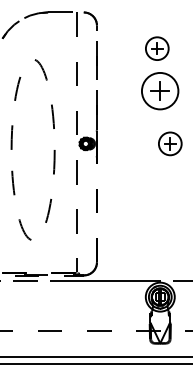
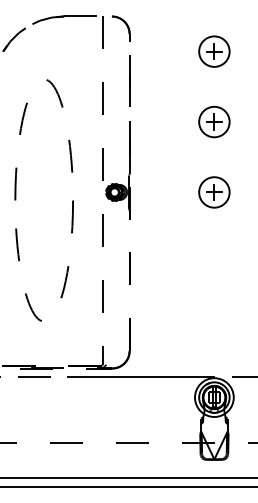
part: (157, 48) -> (214, 51), moved
part: (160, 91) -> (214, 122), size x0.62
part: (170, 143) -> (214, 191), moved

